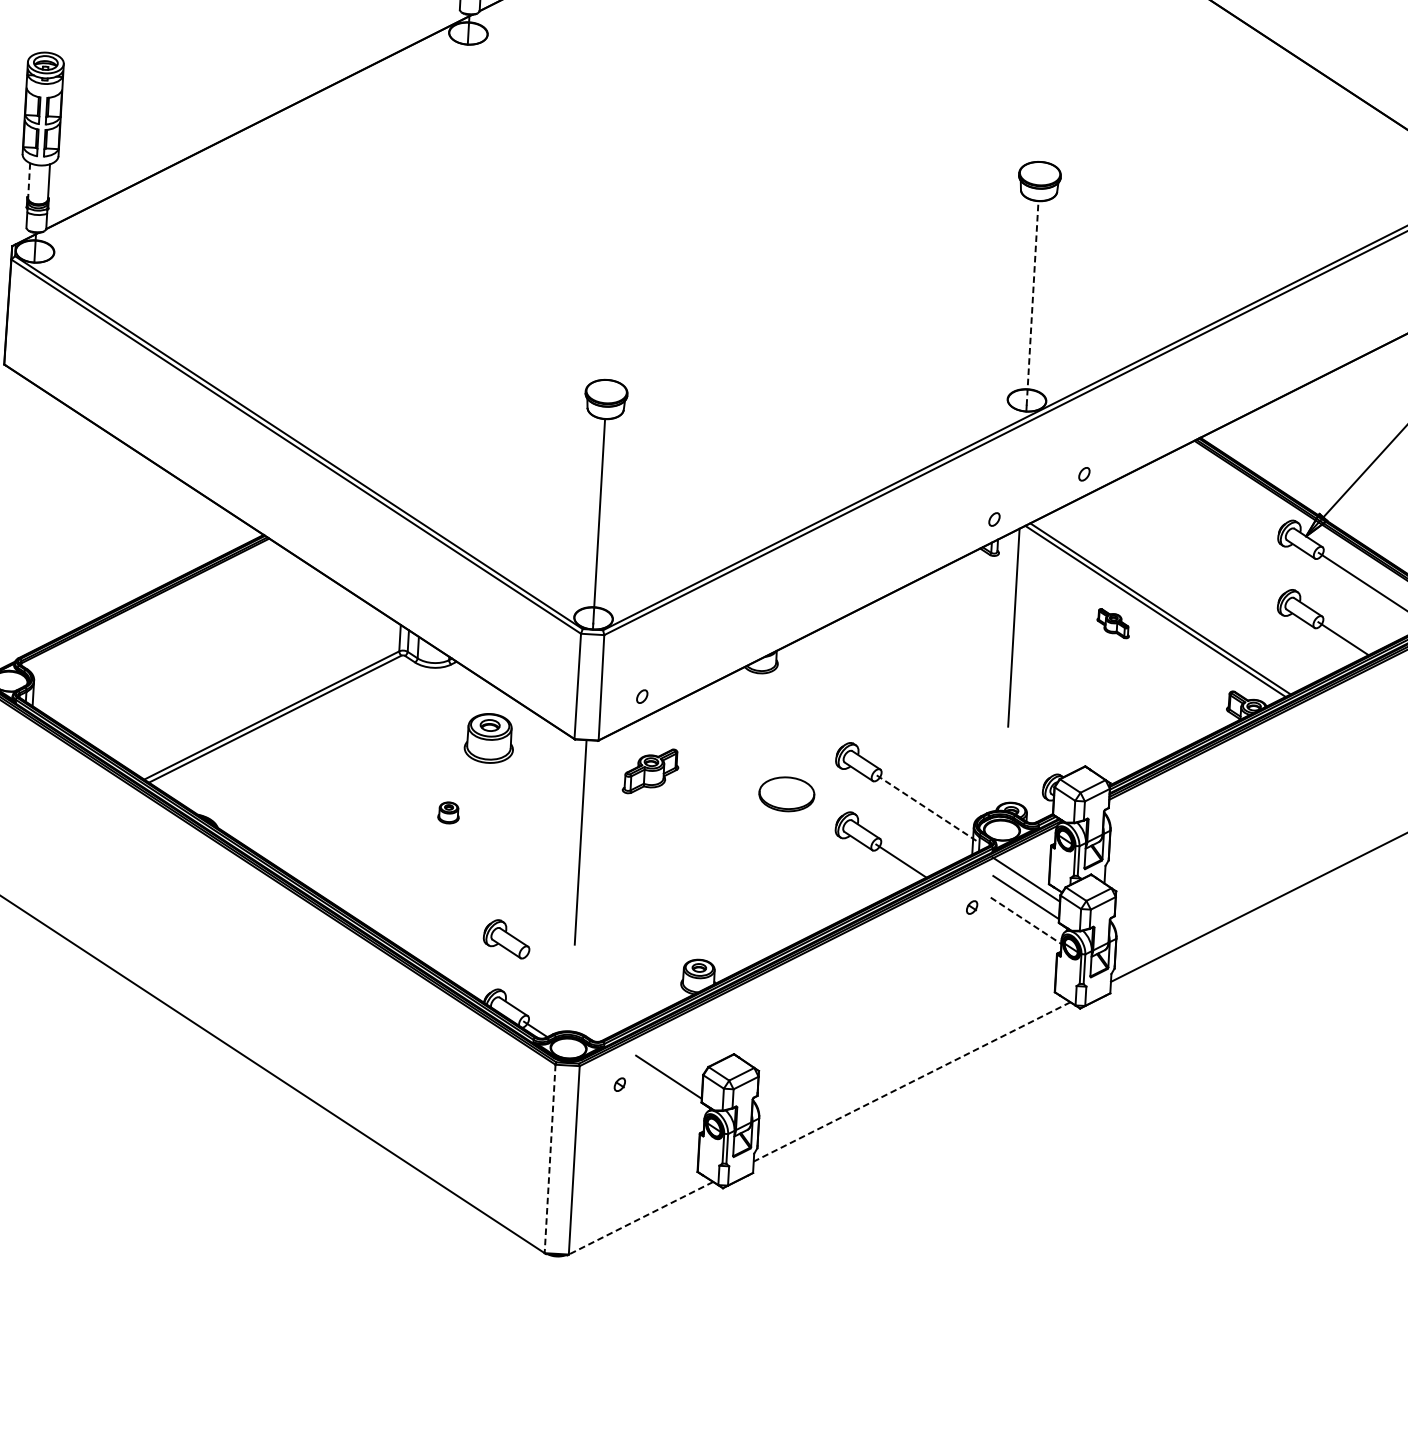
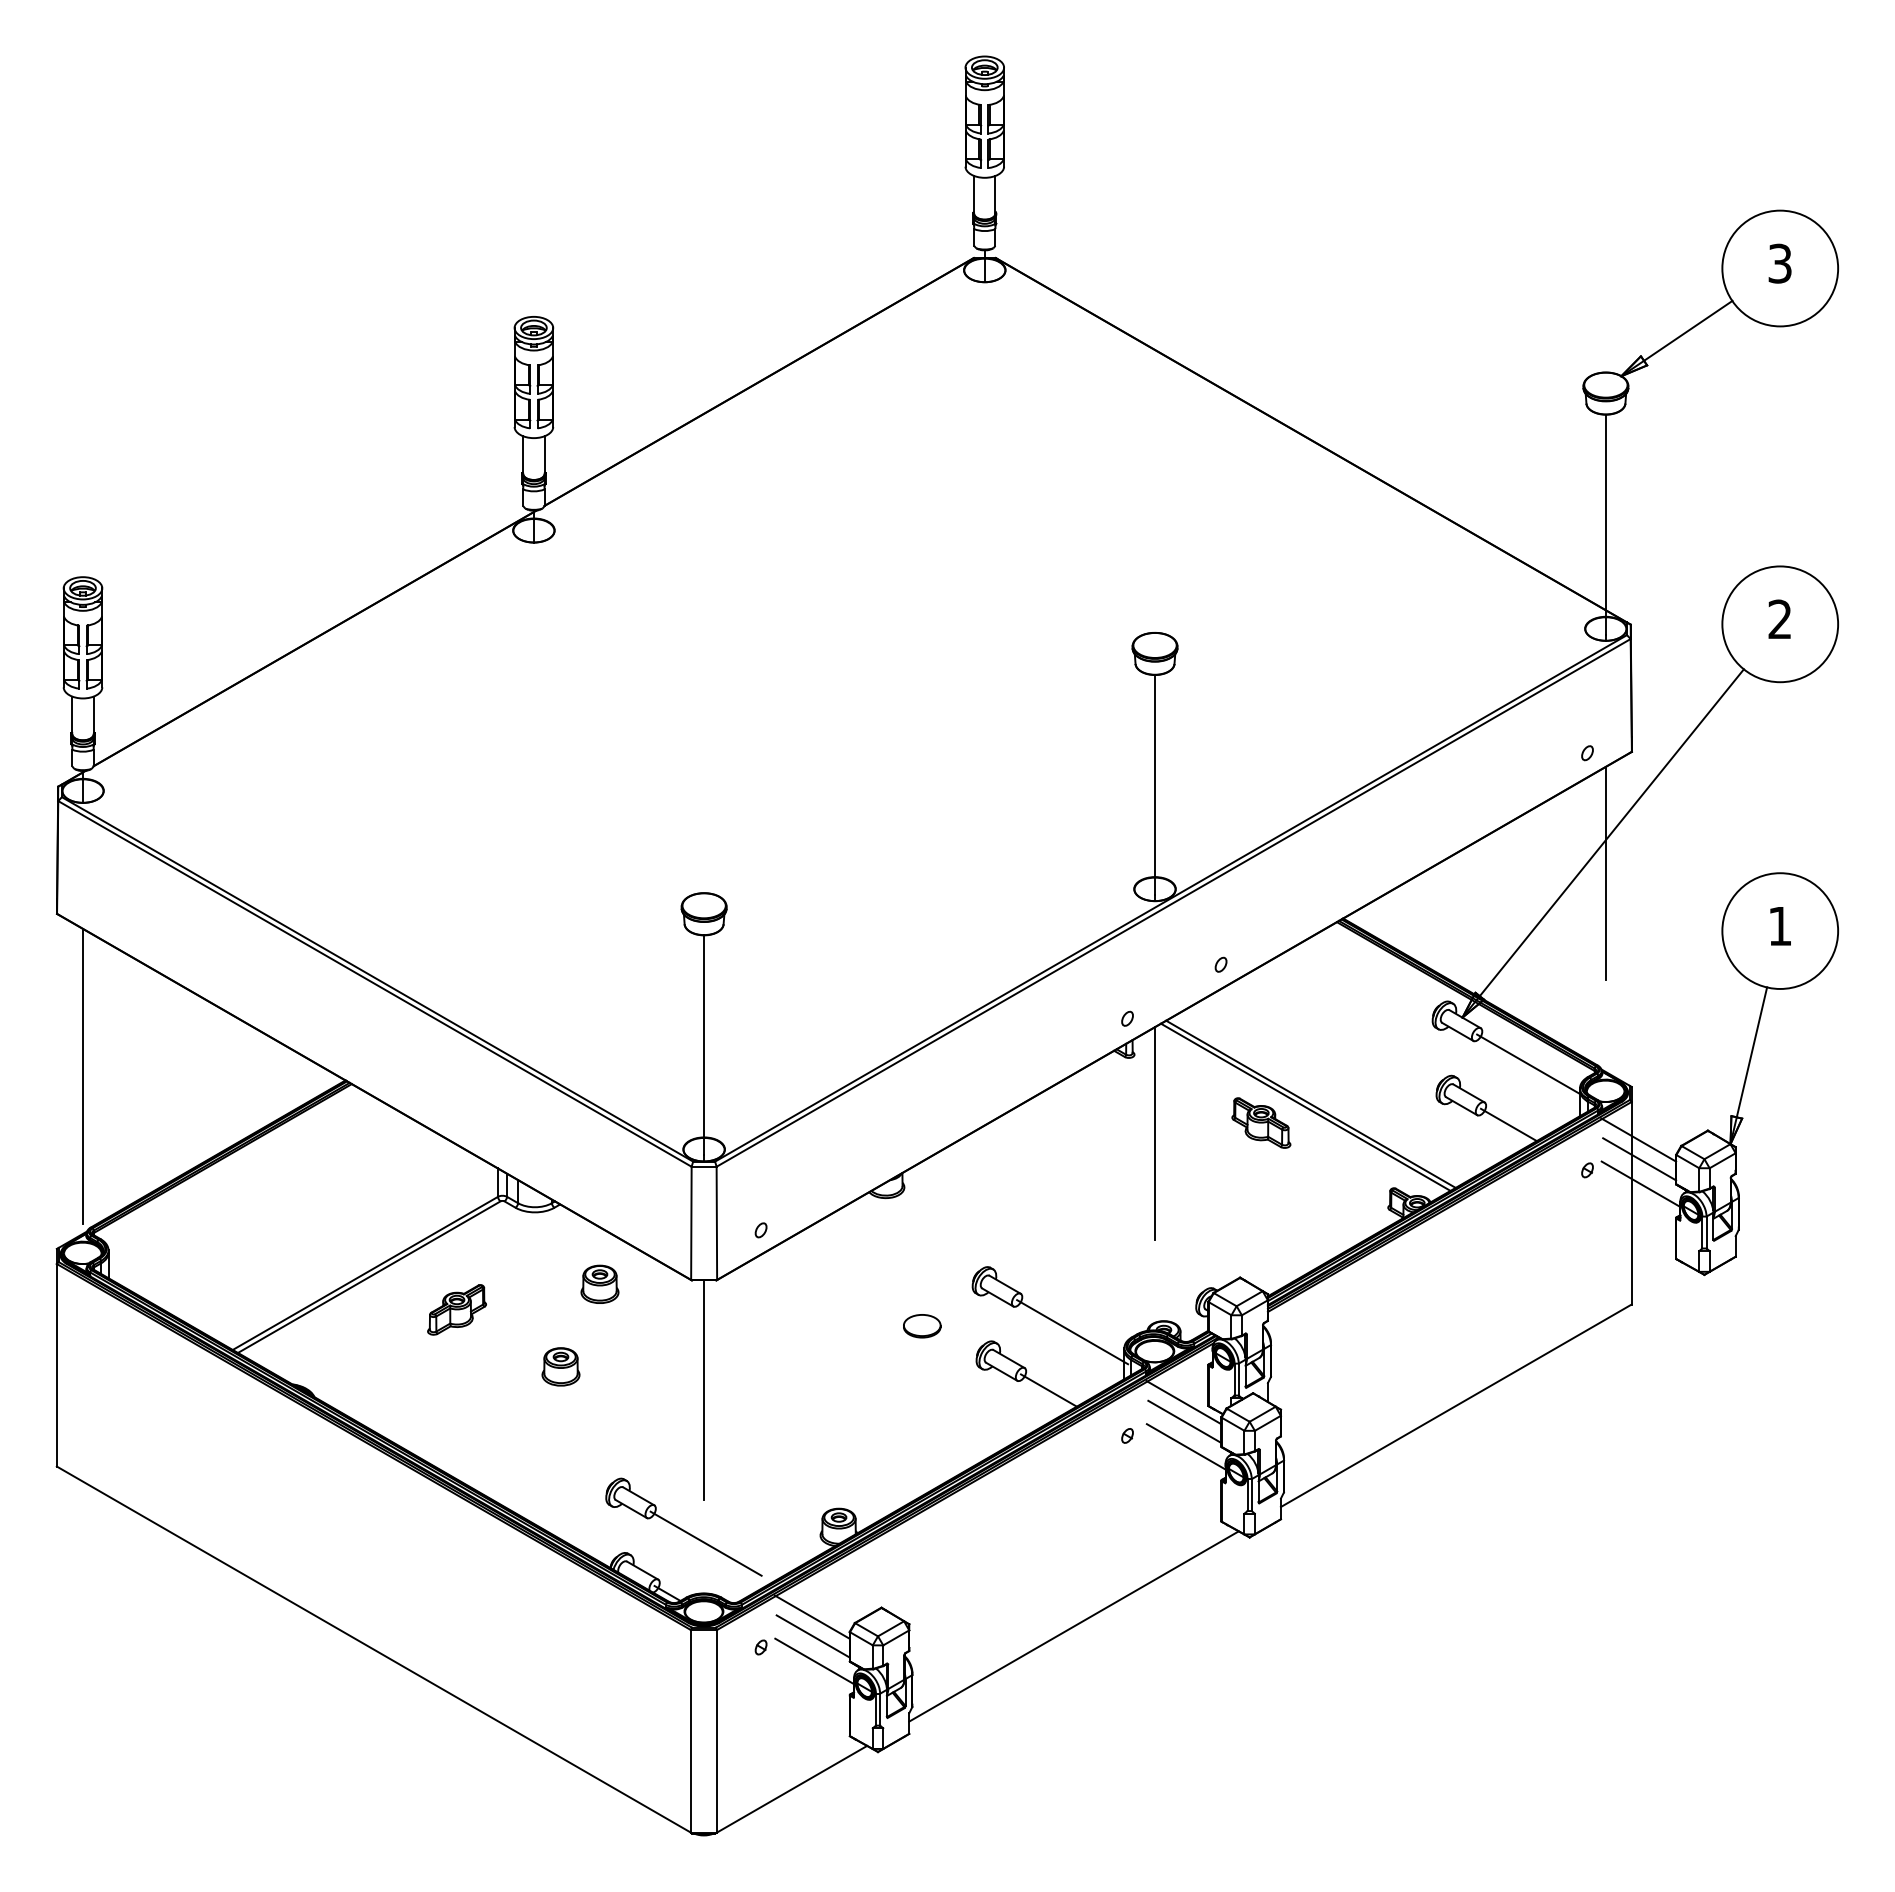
line: (29, 180) -> (72, 715), dashed -> solid
line: (1033, 303) -> (1155, 784), dashed -> solid
line: (20, 517) -> (83, 1076), added
part: (1113, 623) -> (1261, 1122), size x1.67
part: (489, 737) -> (599, 1283), size x0.71
part: (650, 770) -> (456, 1309), moved
part: (787, 794) -> (922, 1326), size x0.62
line: (926, 807) -> (1072, 1331), dashed -> solid
part: (448, 812) -> (560, 1366), size x1.67
line: (1026, 921) -> (1186, 1447), dashed -> solid
line: (573, 984) -> (705, 1543), added
line: (668, 1058) -> (811, 1616), added
line: (911, 1081) -> (1073, 1626), dashed -> solid
line: (668, 1100) -> (814, 1661), added
line: (549, 1159) -> (690, 1731), dashed -> solid
line: (641, 1218) -> (792, 1789), dashed -> solid

